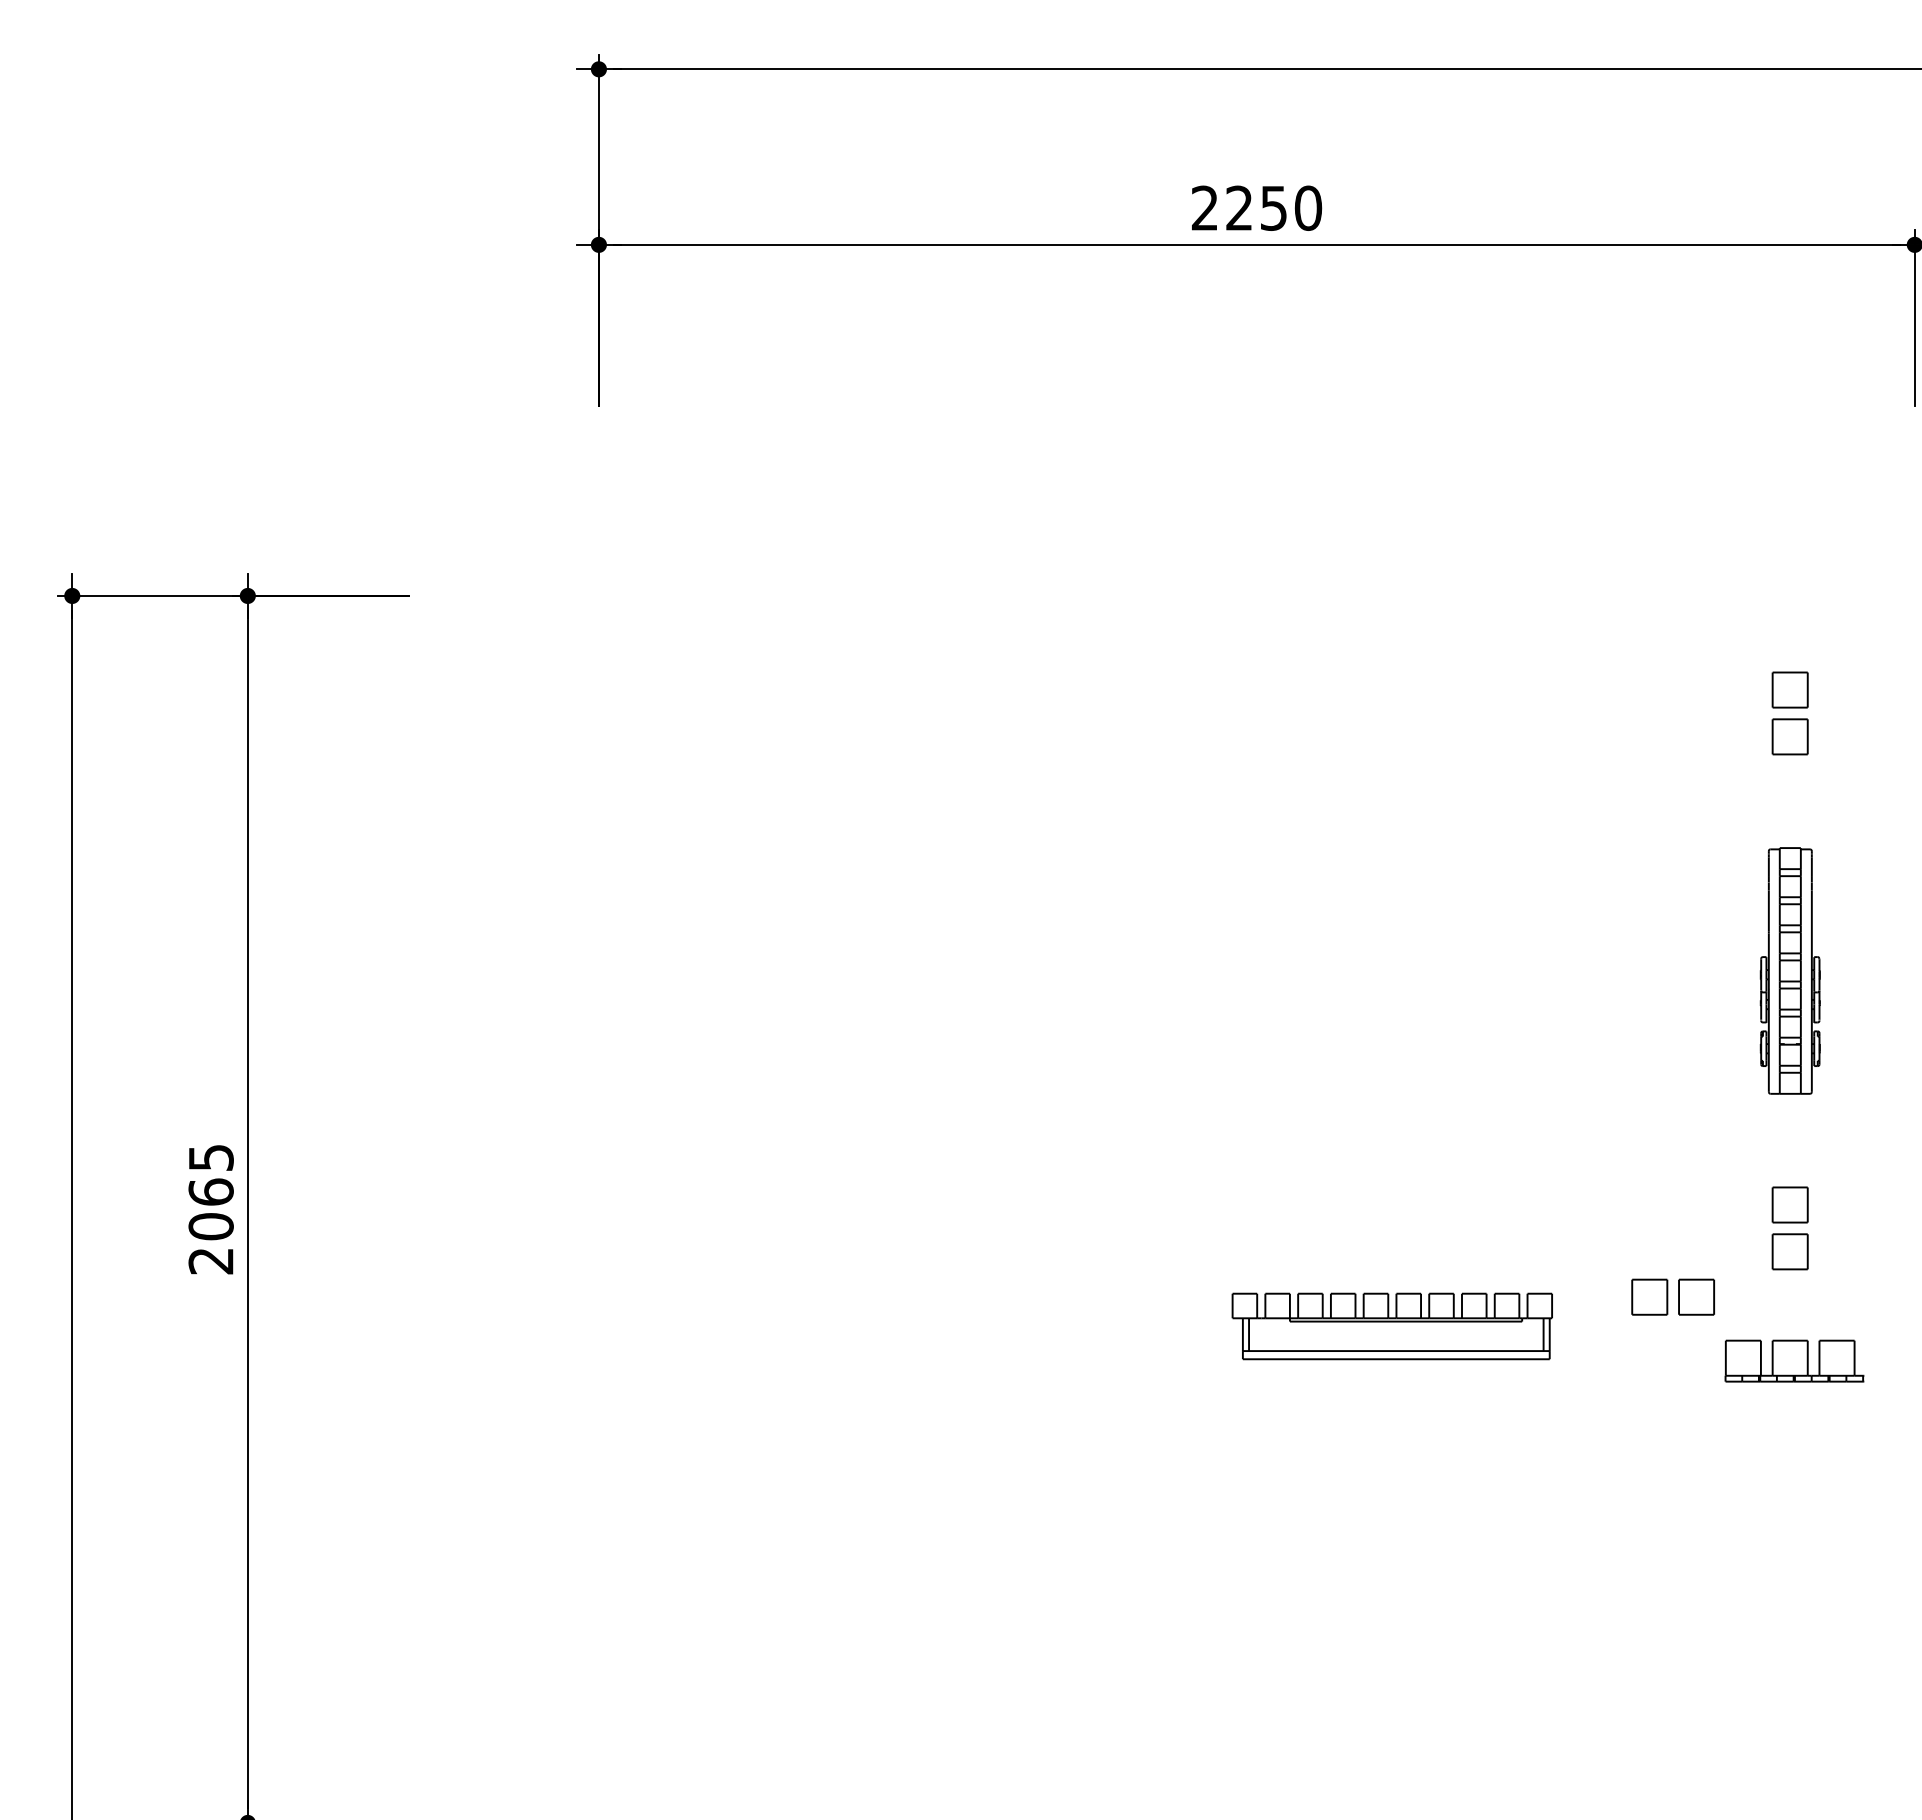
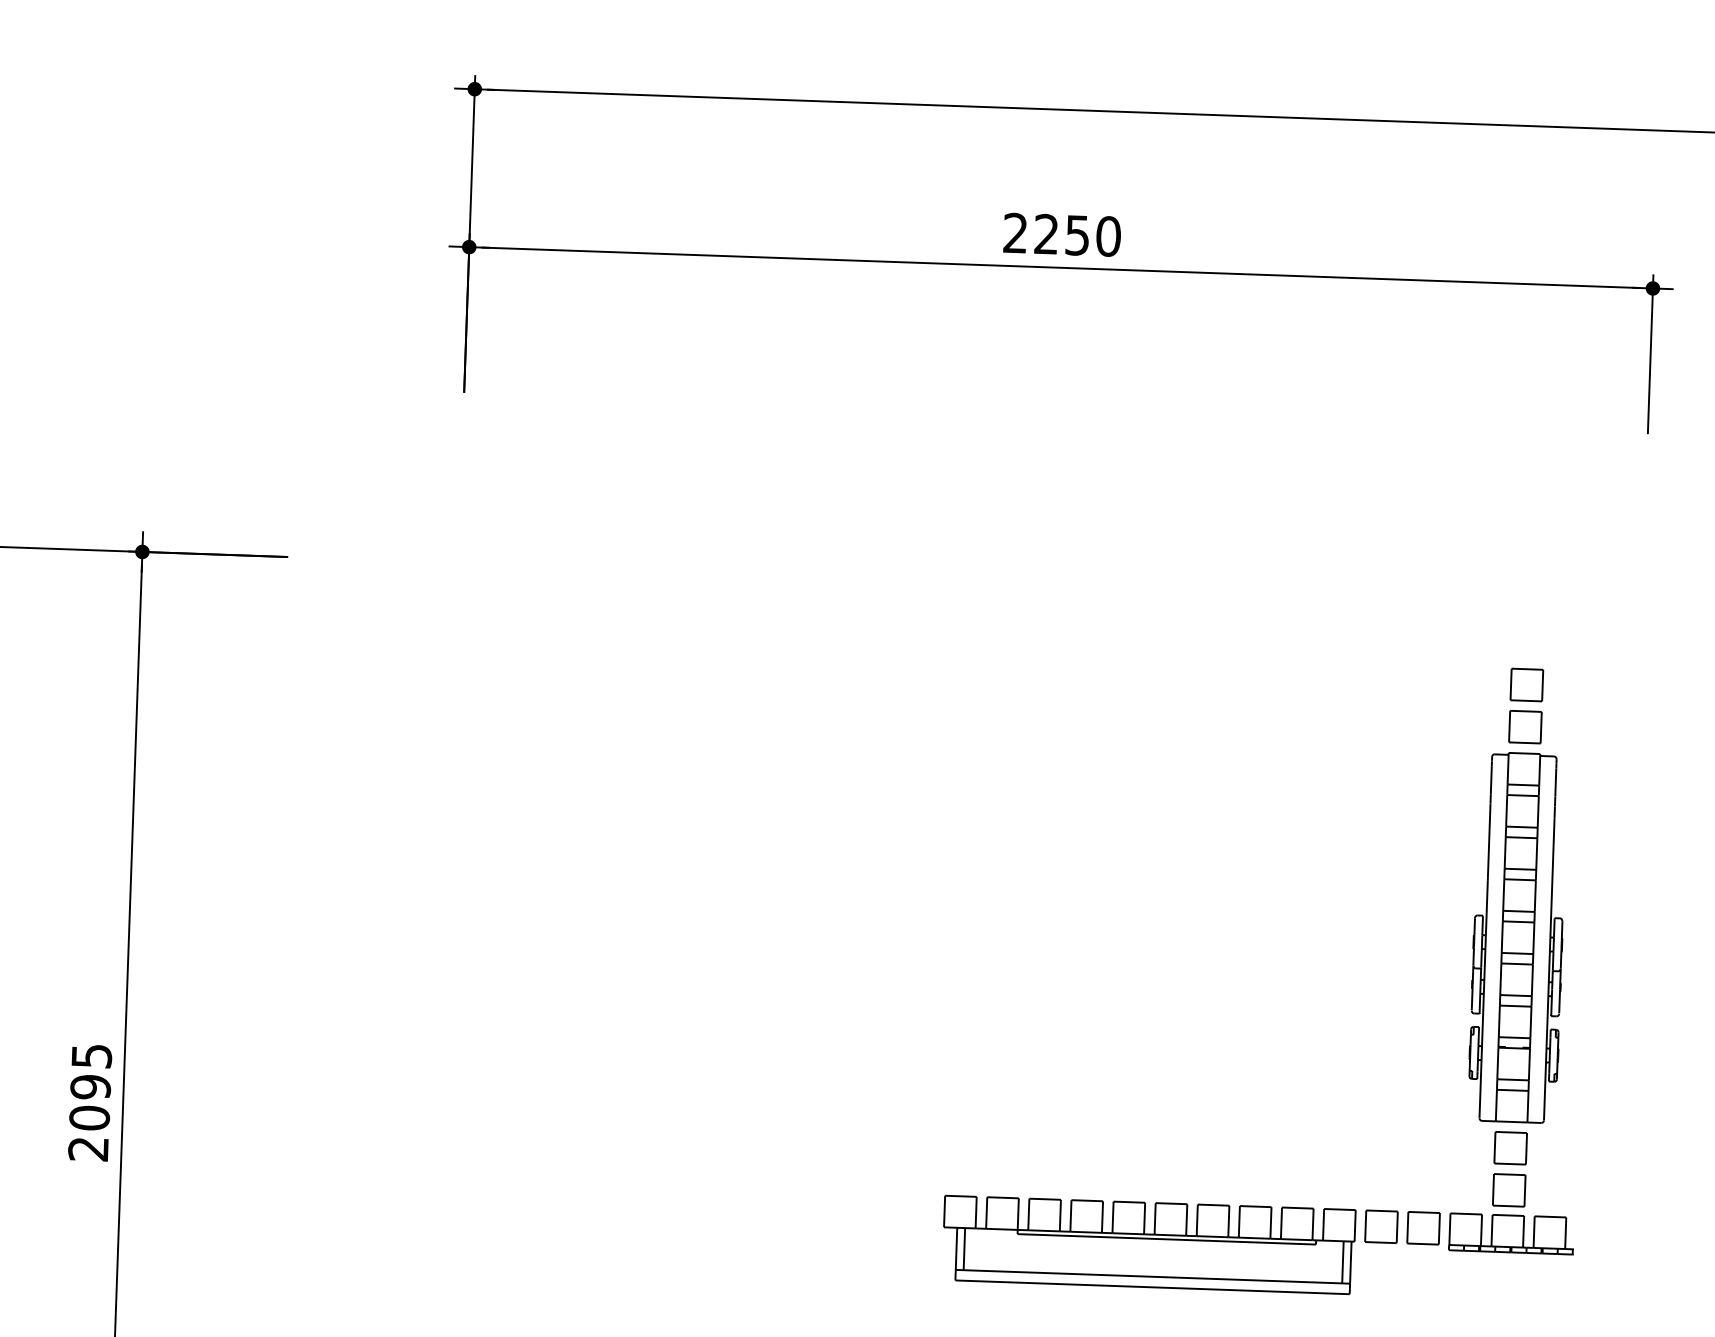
part: (1790, 970) -> (1518, 937), size x1.67
text: (210, 1191) -> (90, 1086), 2065 -> 2095
part: (1392, 1326) -> (1149, 1245), size x1.43
part: (1794, 1360) -> (1511, 1233), moved

